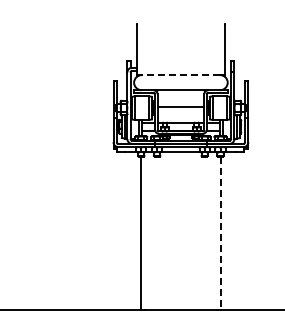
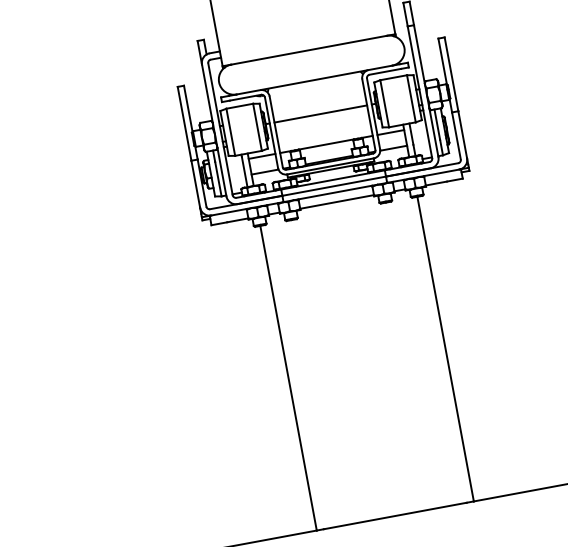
line: (180, 75) -> (308, 51), dashed -> solid
line: (220, 233) -> (445, 349), dashed -> solid

